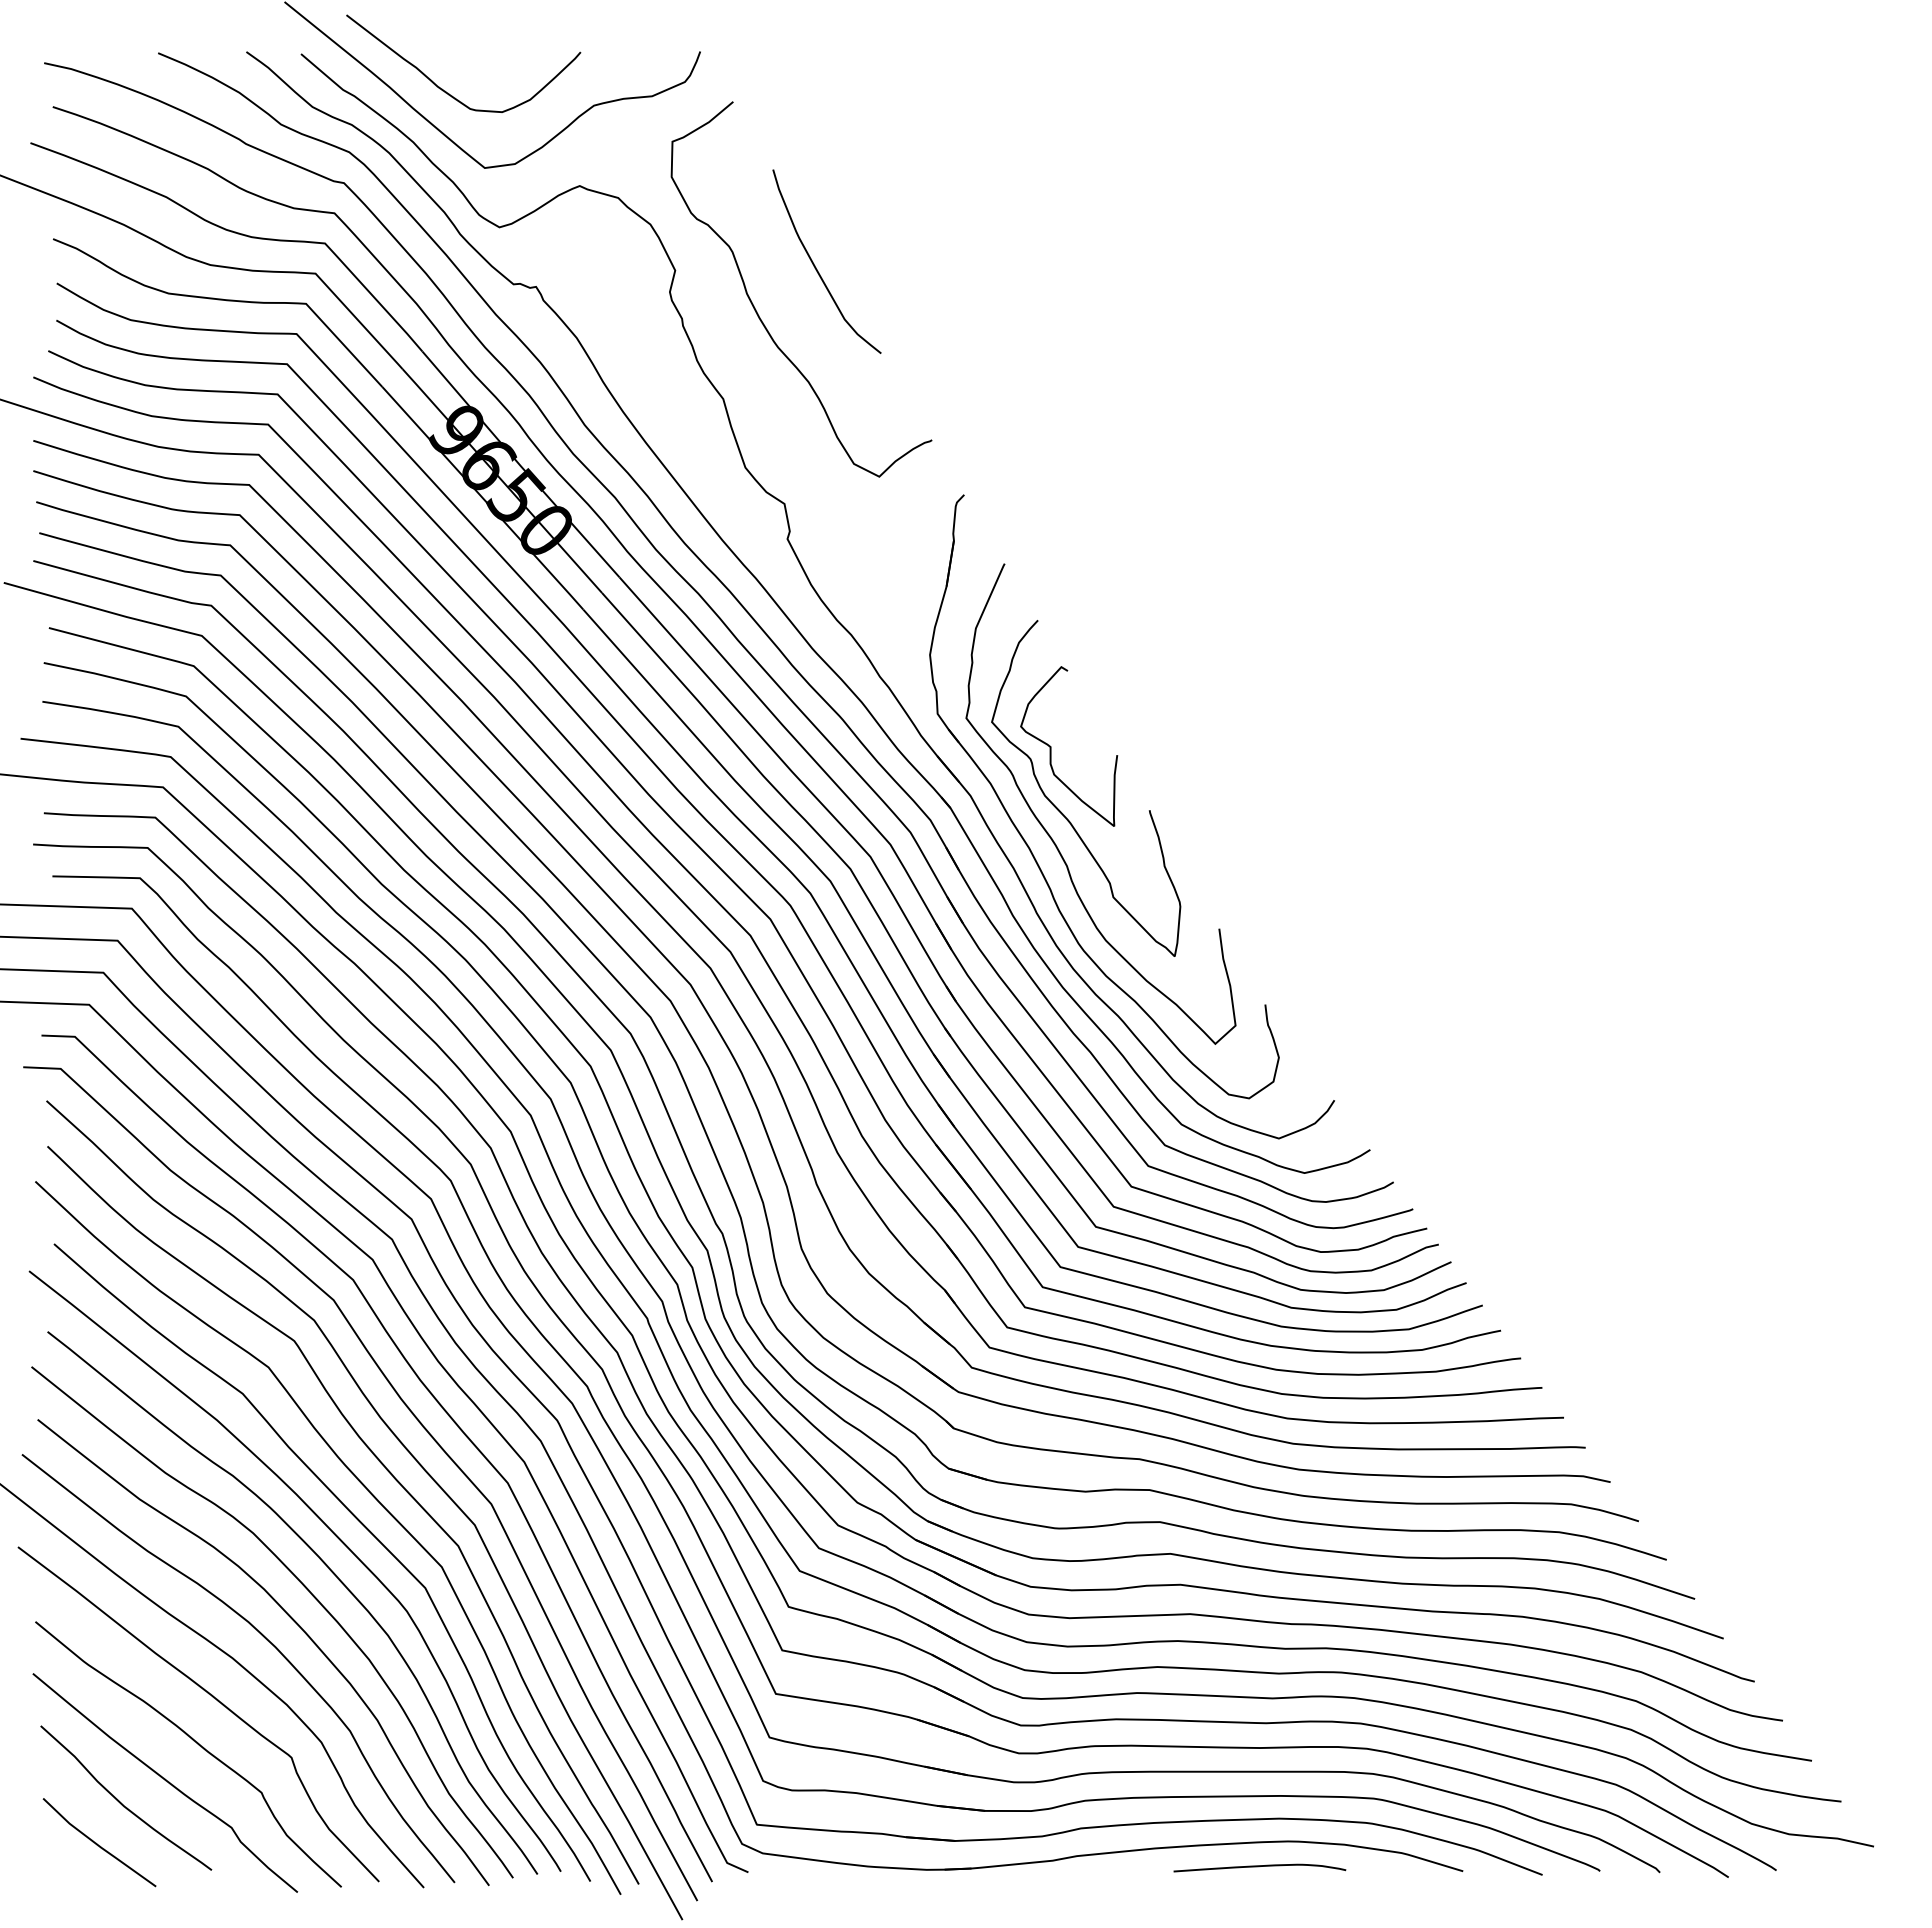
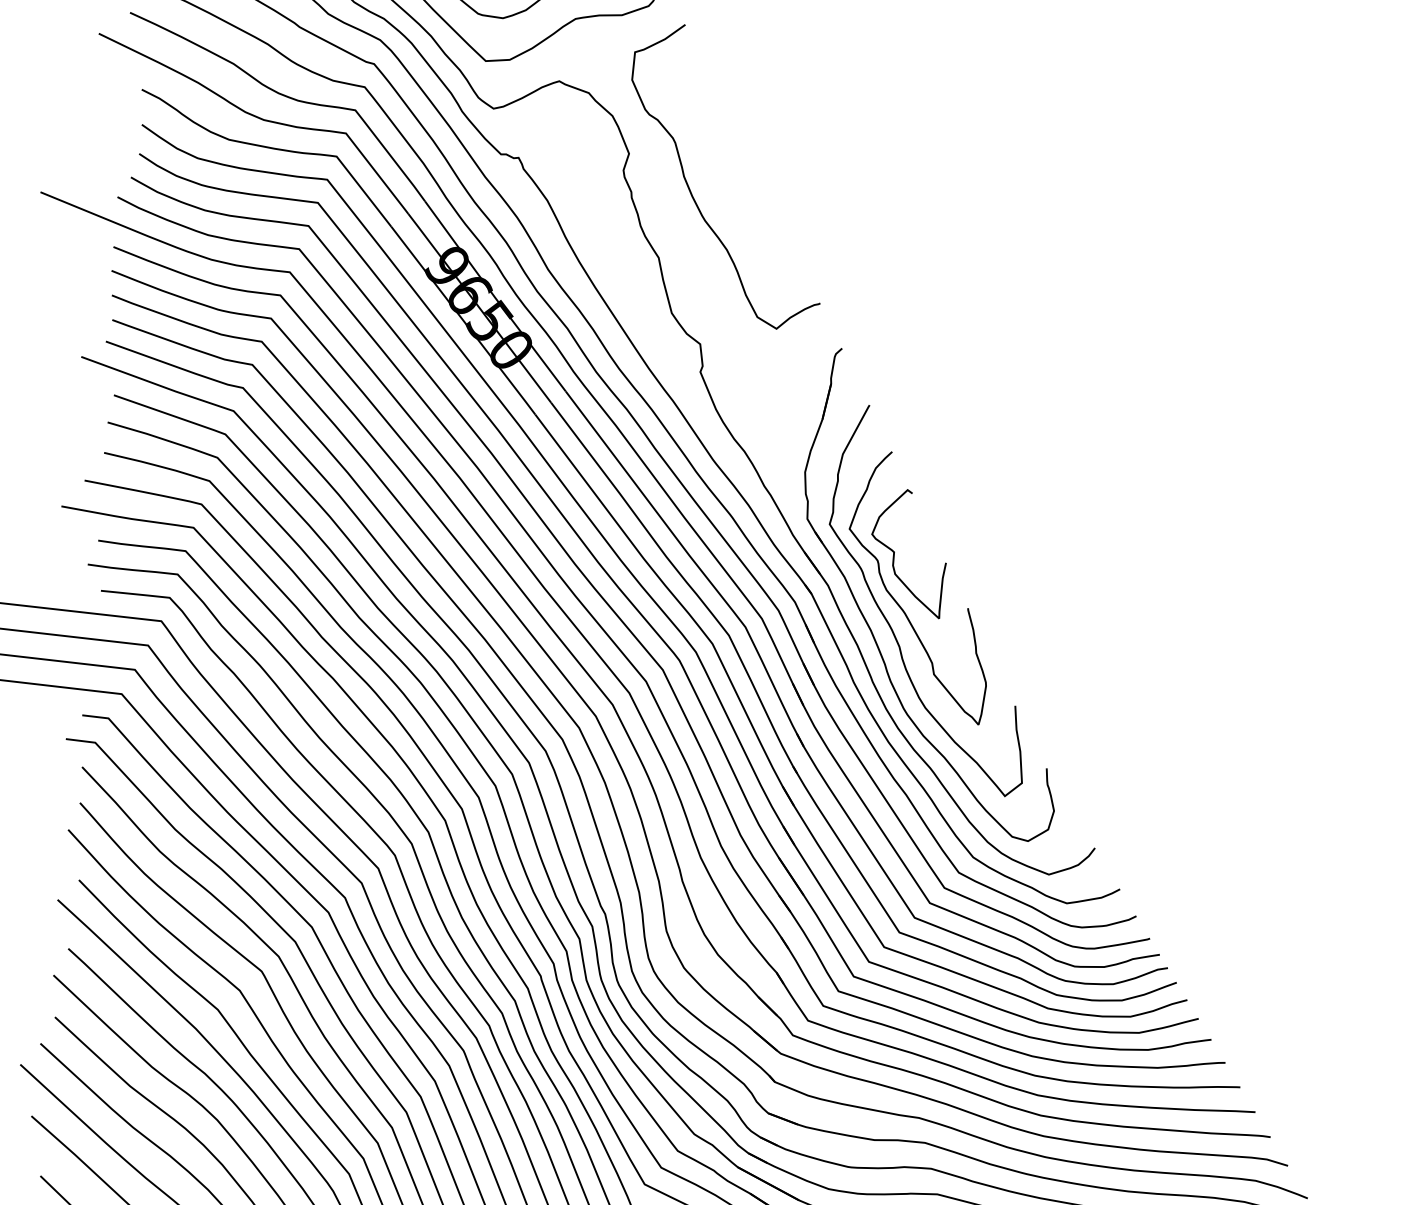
curve: (816, 267) -> (740, 160), removed

